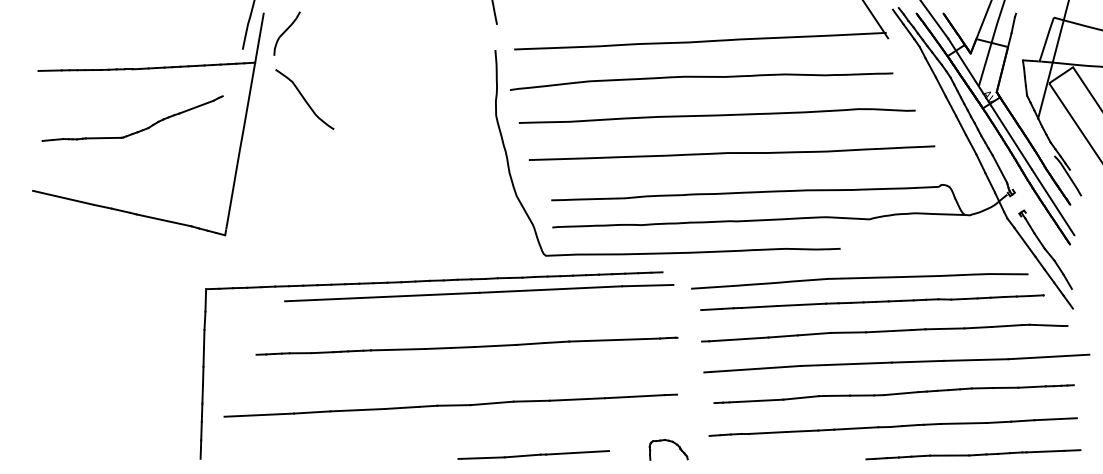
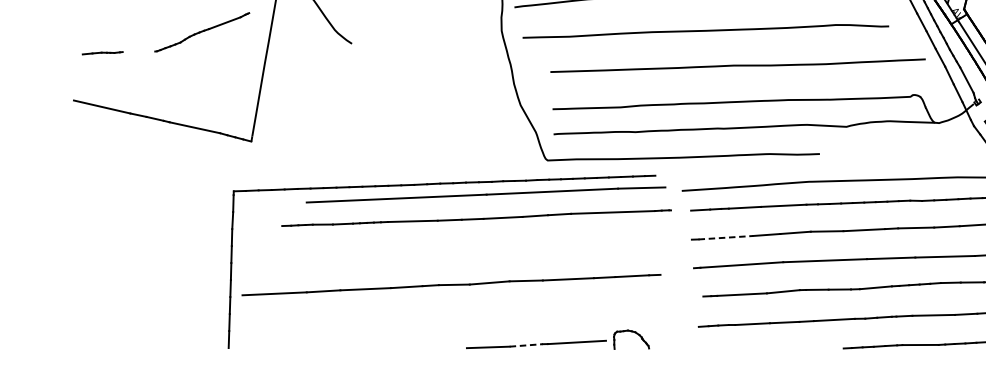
line: (103, 137) -> (139, 51), removed
part: (731, 152) -> (737, 65), moved
line: (738, 339) -> (725, 237), solid -> dashed
part: (466, 345) -> (476, 217), moved
part: (450, 405) -> (451, 284), moved
part: (670, 442) -> (633, 332), moved
line: (523, 455) -> (526, 344), solid -> dashed

